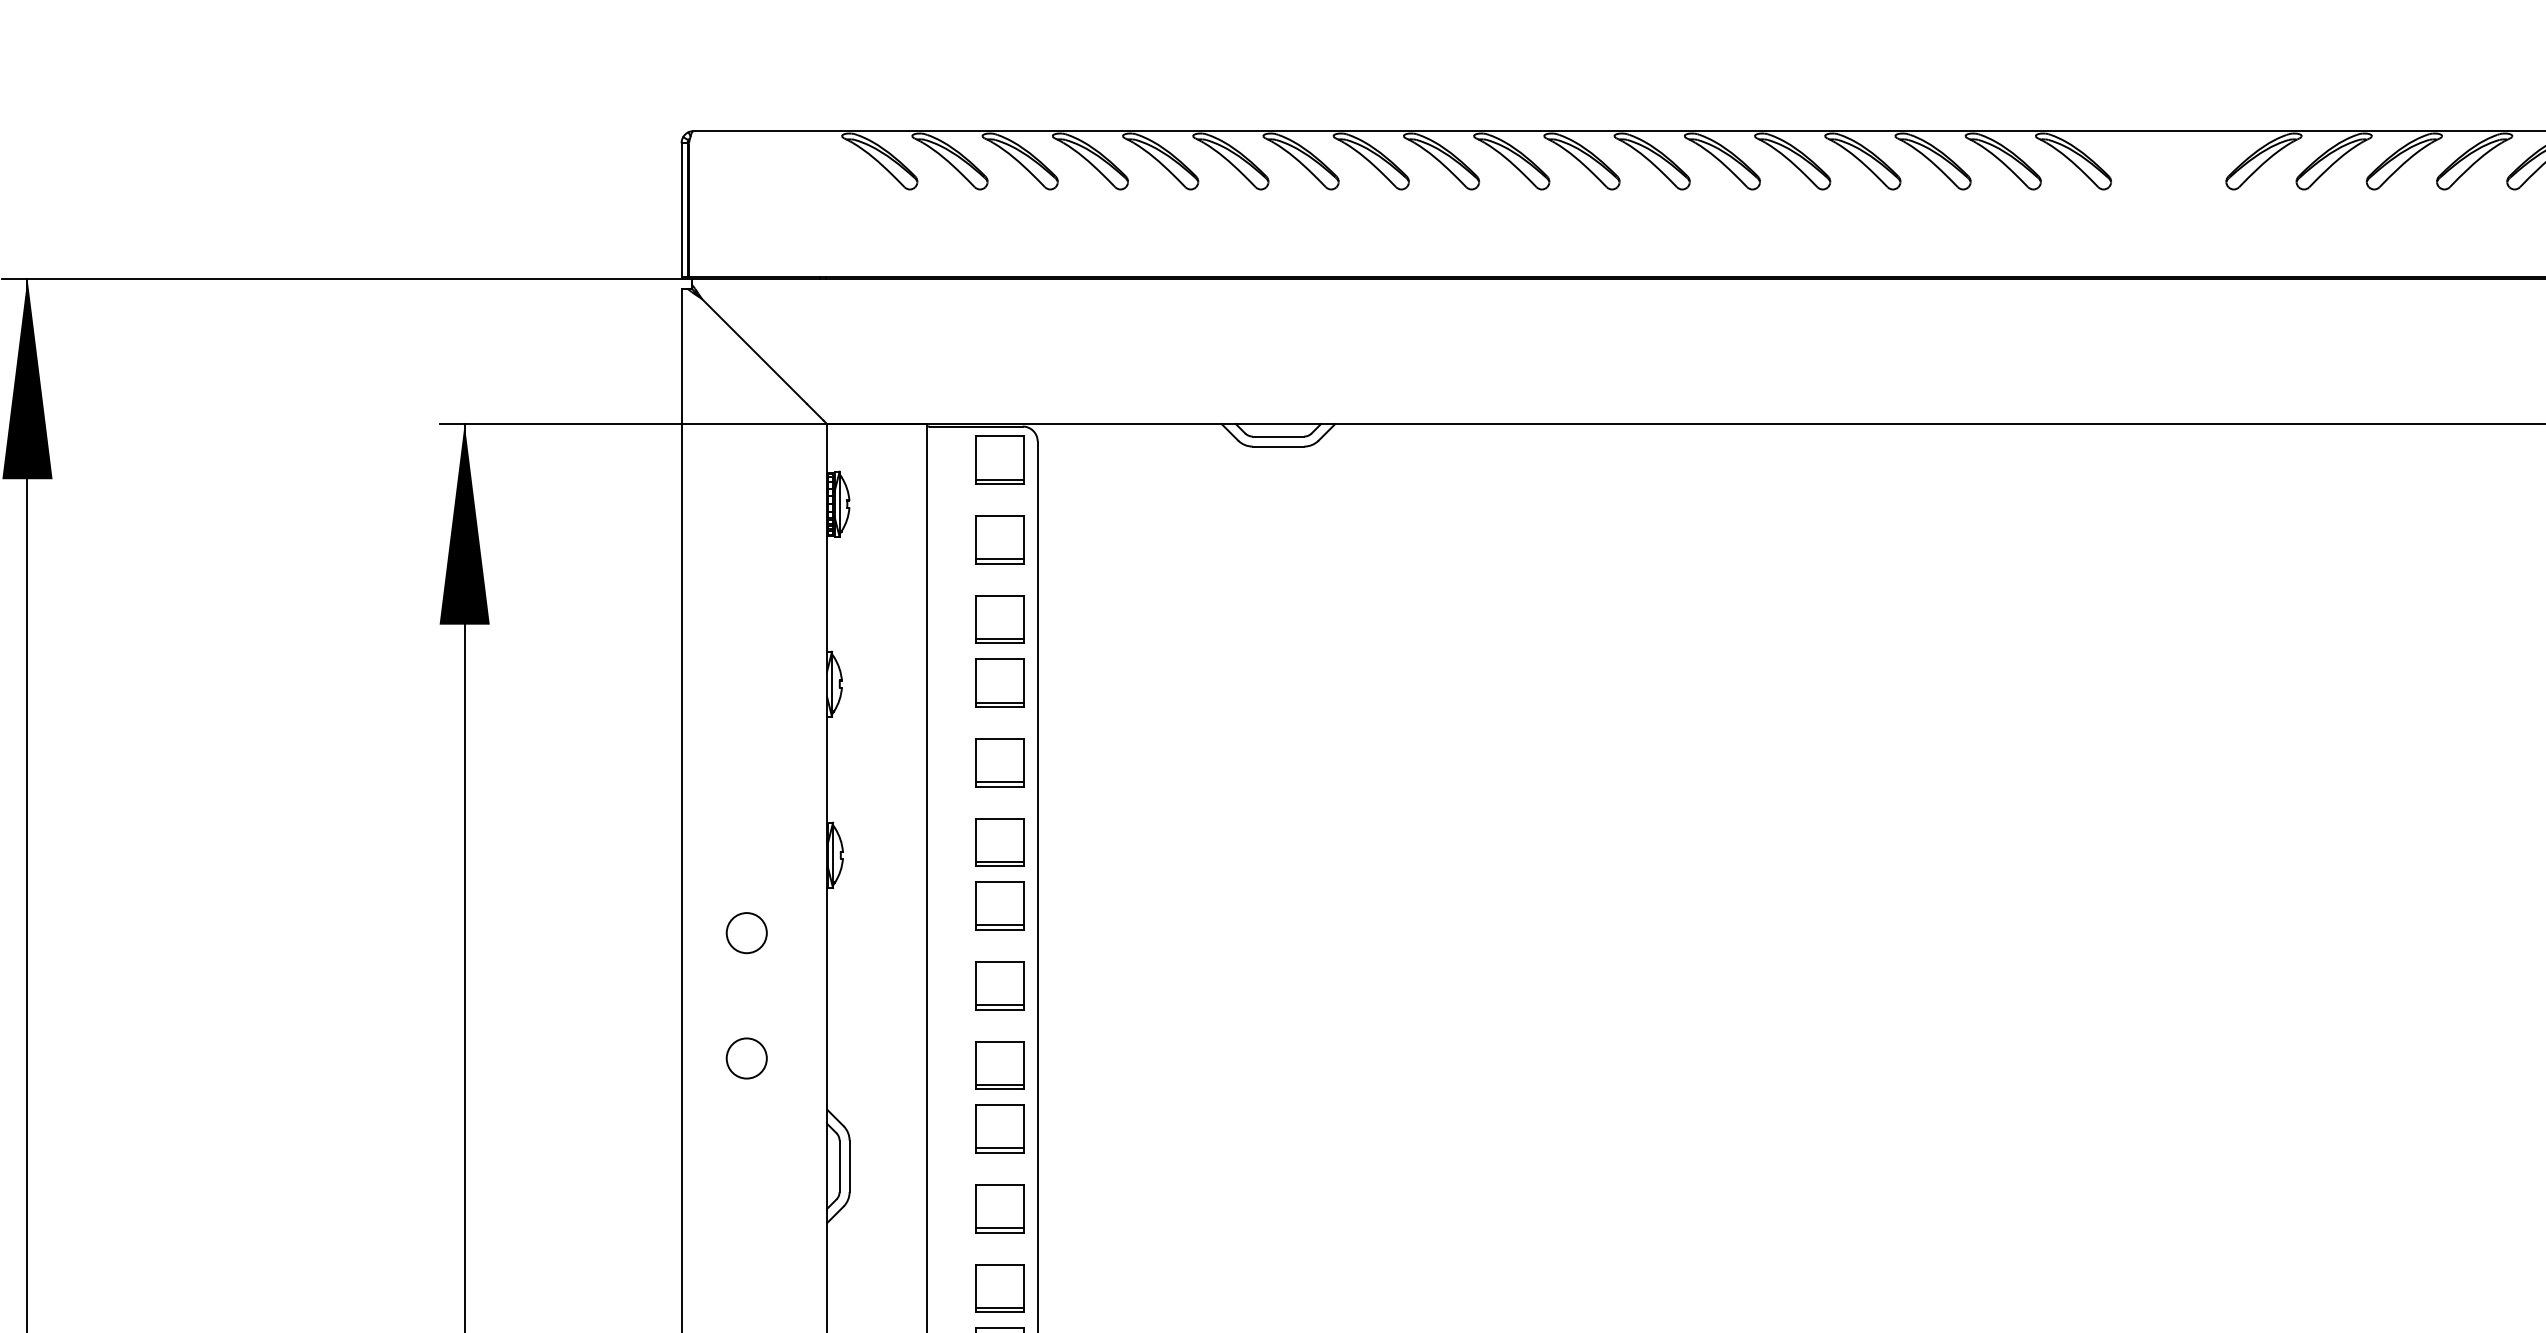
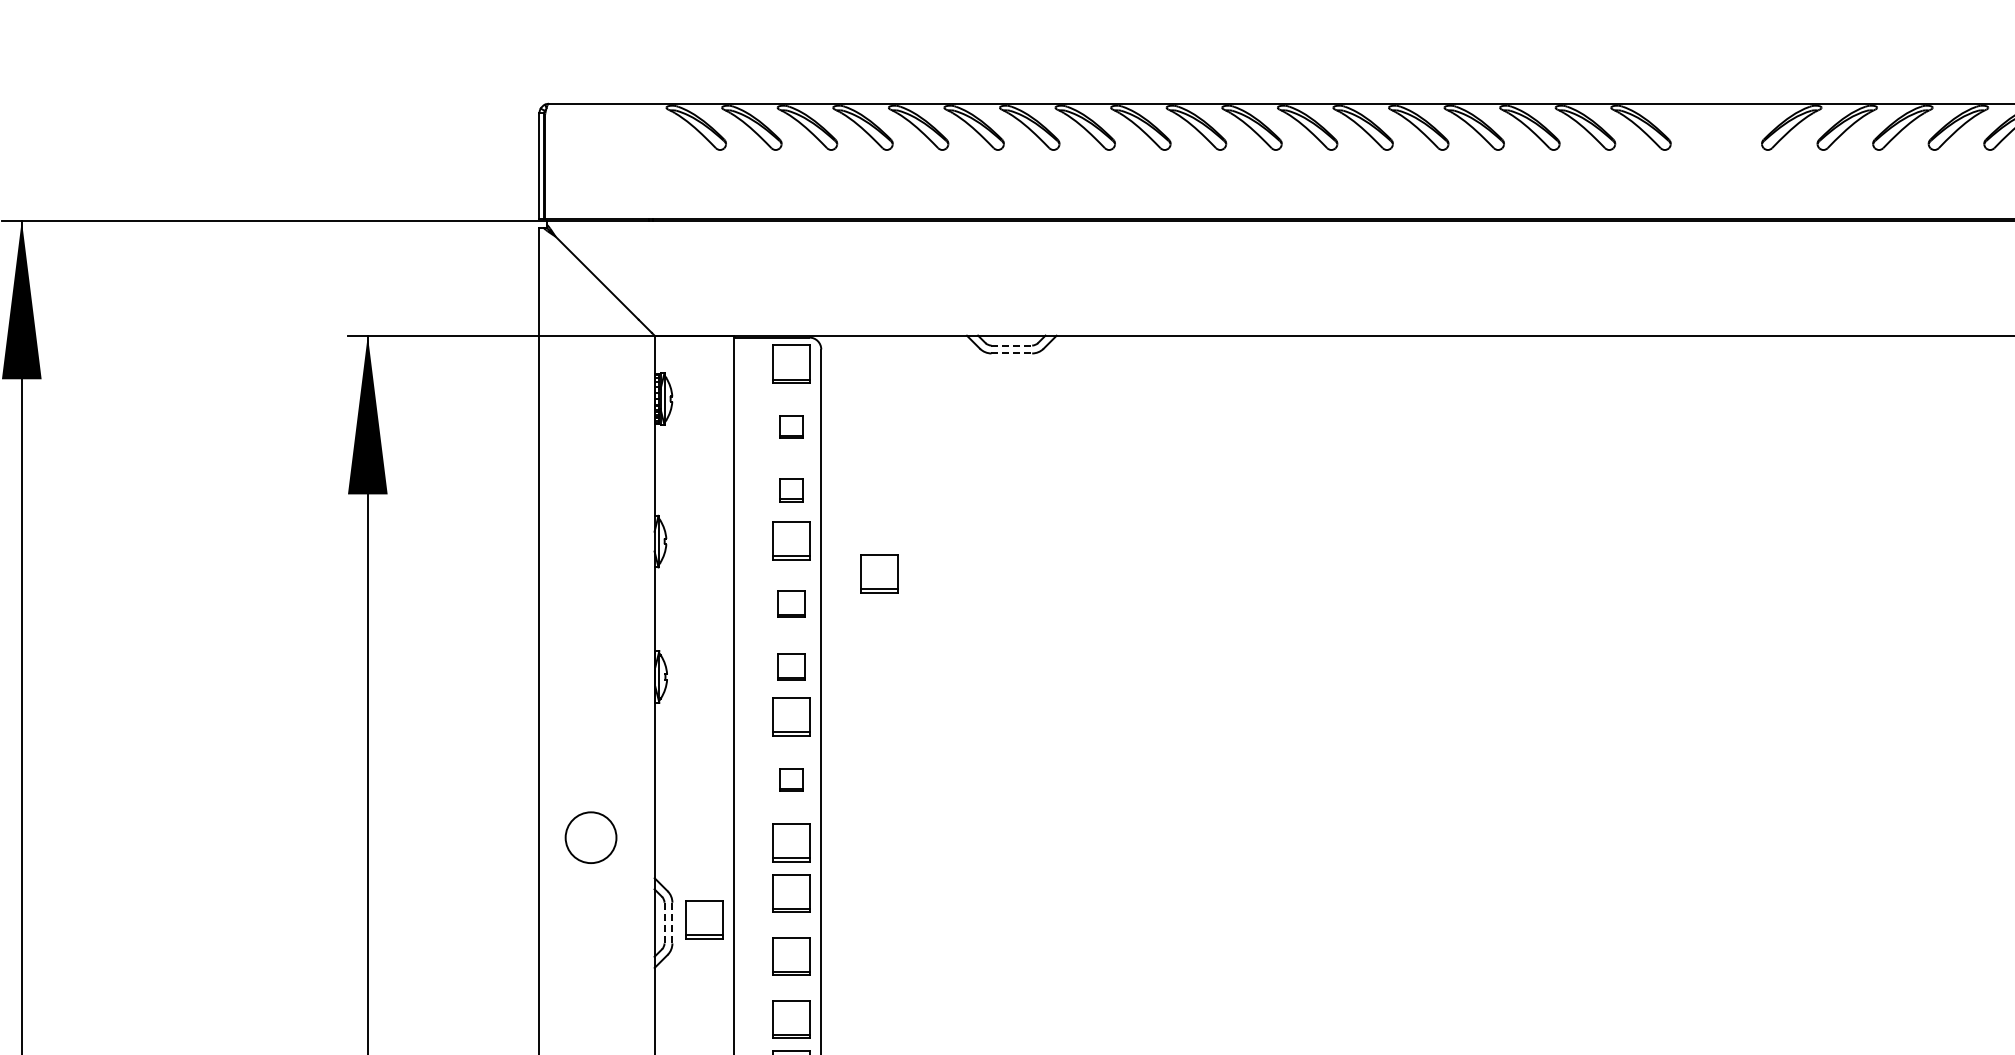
line: (1279, 436) -> (1012, 345), solid -> dashed
line: (1279, 446) -> (1012, 353), solid -> dashed
part: (1000, 538) -> (791, 426), size x0.6
part: (1000, 618) -> (791, 489), size x0.6
part: (1111, 724) -> (879, 573), added
part: (1000, 762) -> (791, 603), size x0.7
part: (1000, 842) -> (791, 666), size x0.7
circle: (746, 933) -> (590, 738), removed
part: (1000, 984) -> (791, 779), size x0.6
circle: (746, 1058) -> (590, 837), size x1.6
part: (890, 1161) -> (704, 919), added
line: (839, 1166) -> (664, 923), solid -> dashed
line: (849, 1166) -> (672, 923), solid -> dashed

